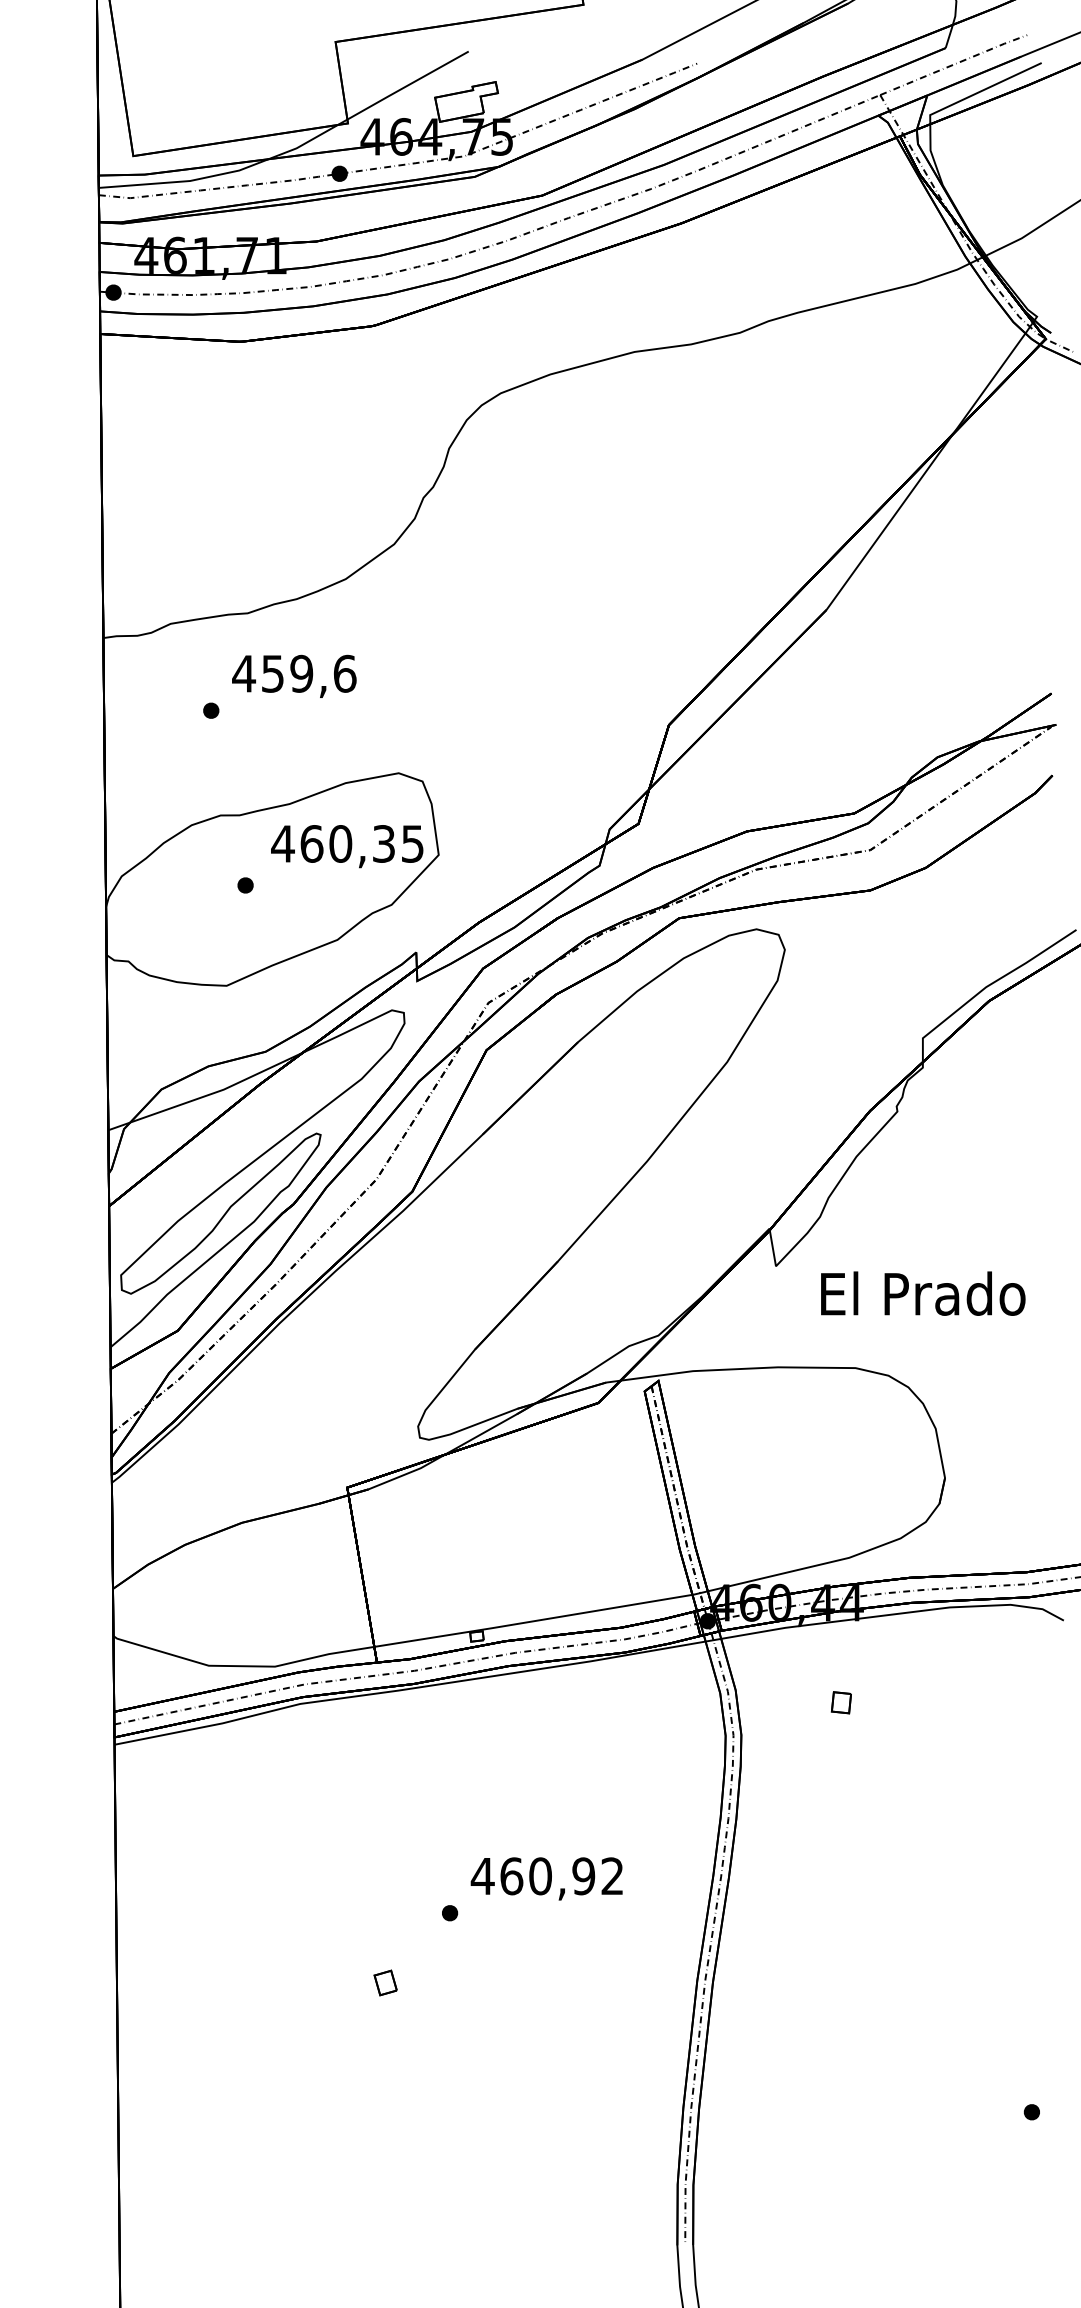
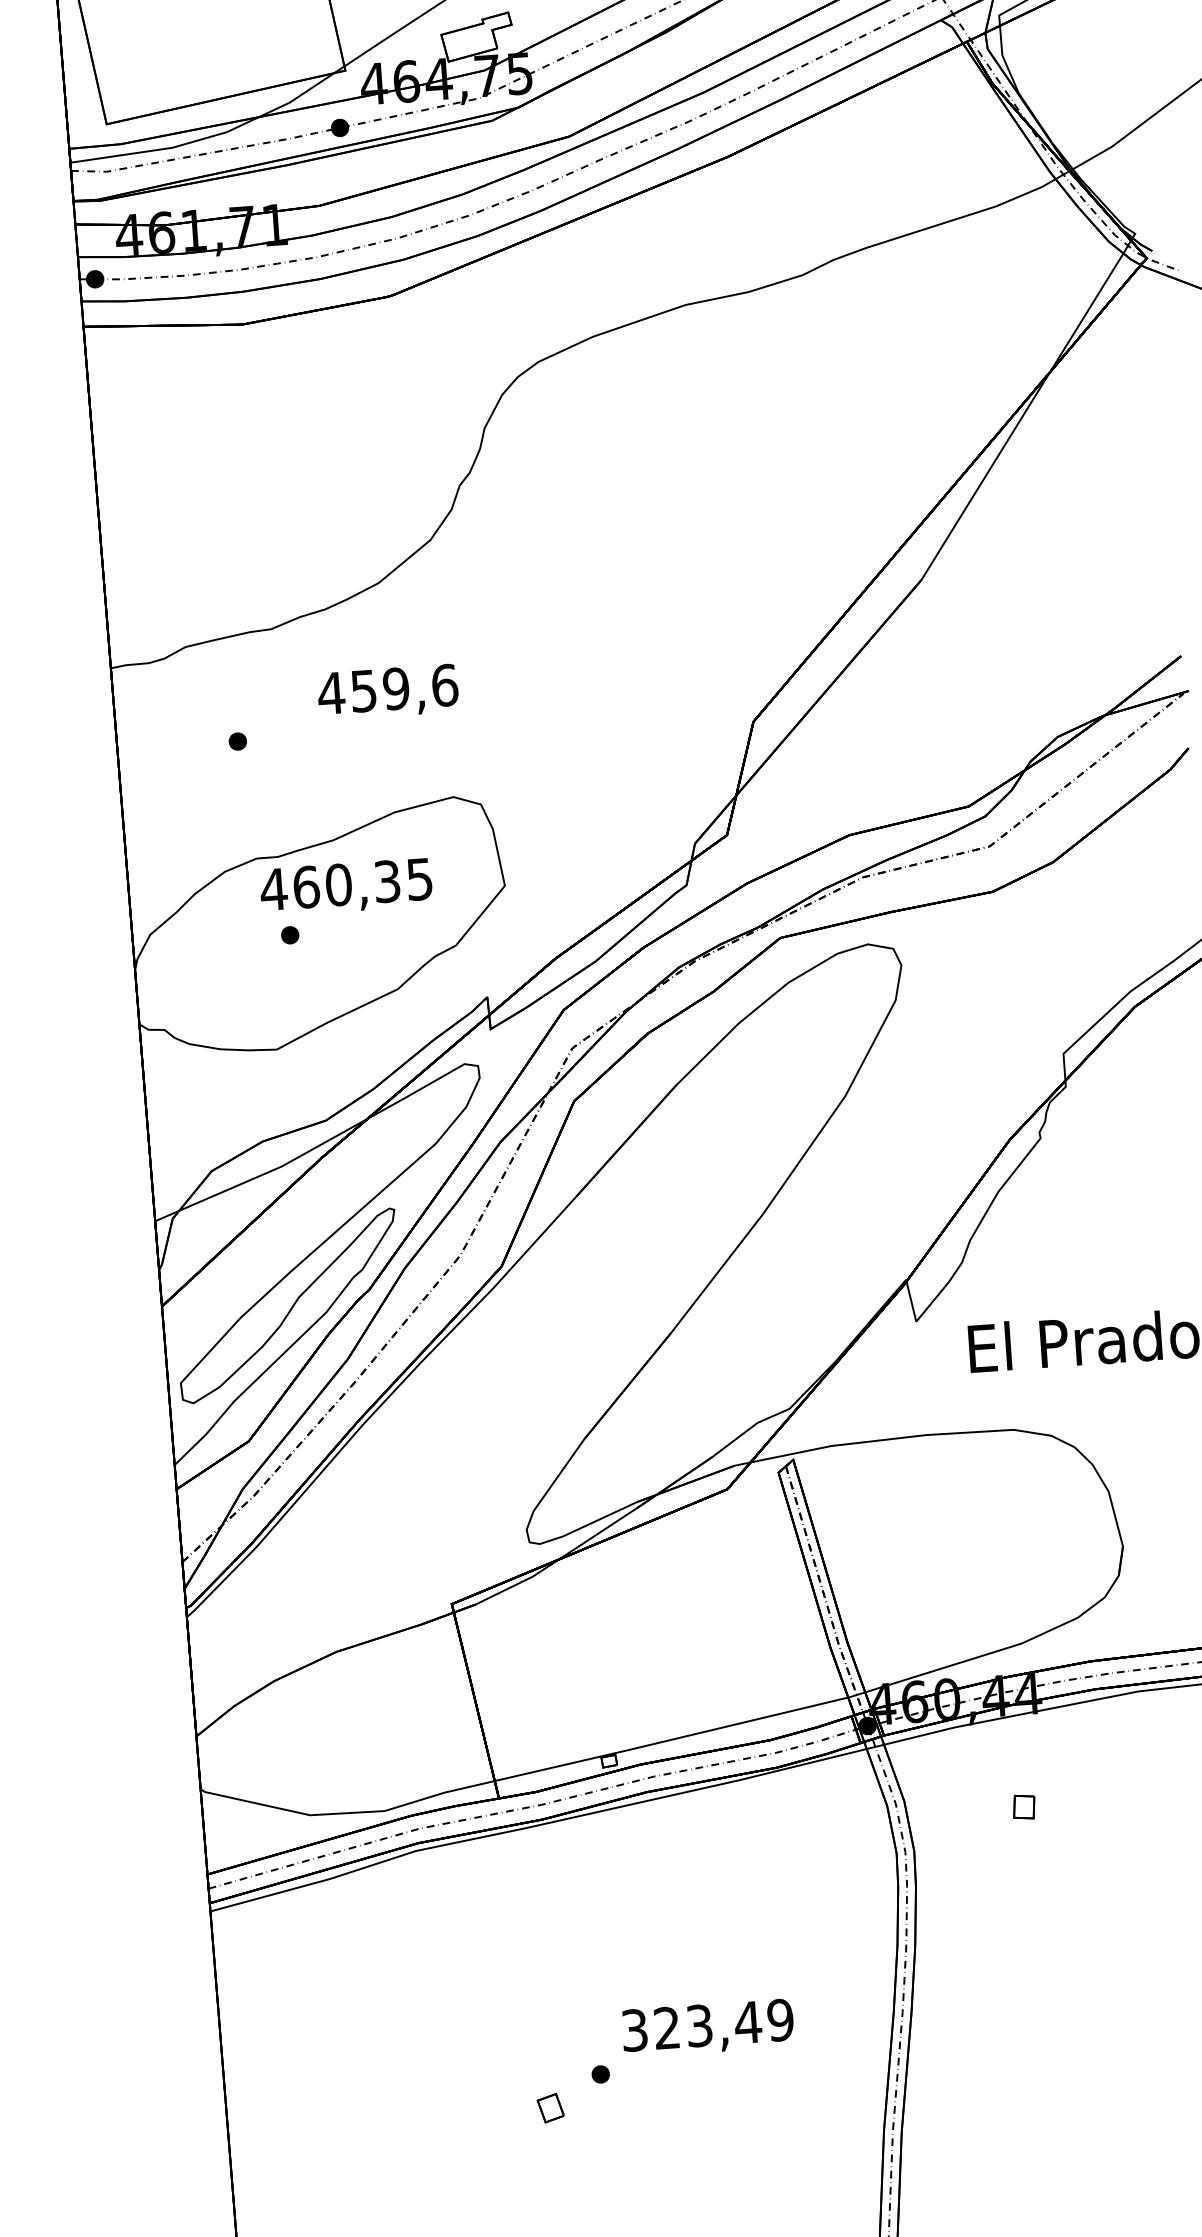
text: (294, 675) -> (388, 691), moved
text: (347, 846) -> (346, 887), moved
text: (546, 1876) -> (706, 2025), 460,92 -> 323,49
part: (385, 1982) -> (550, 2107), moved

